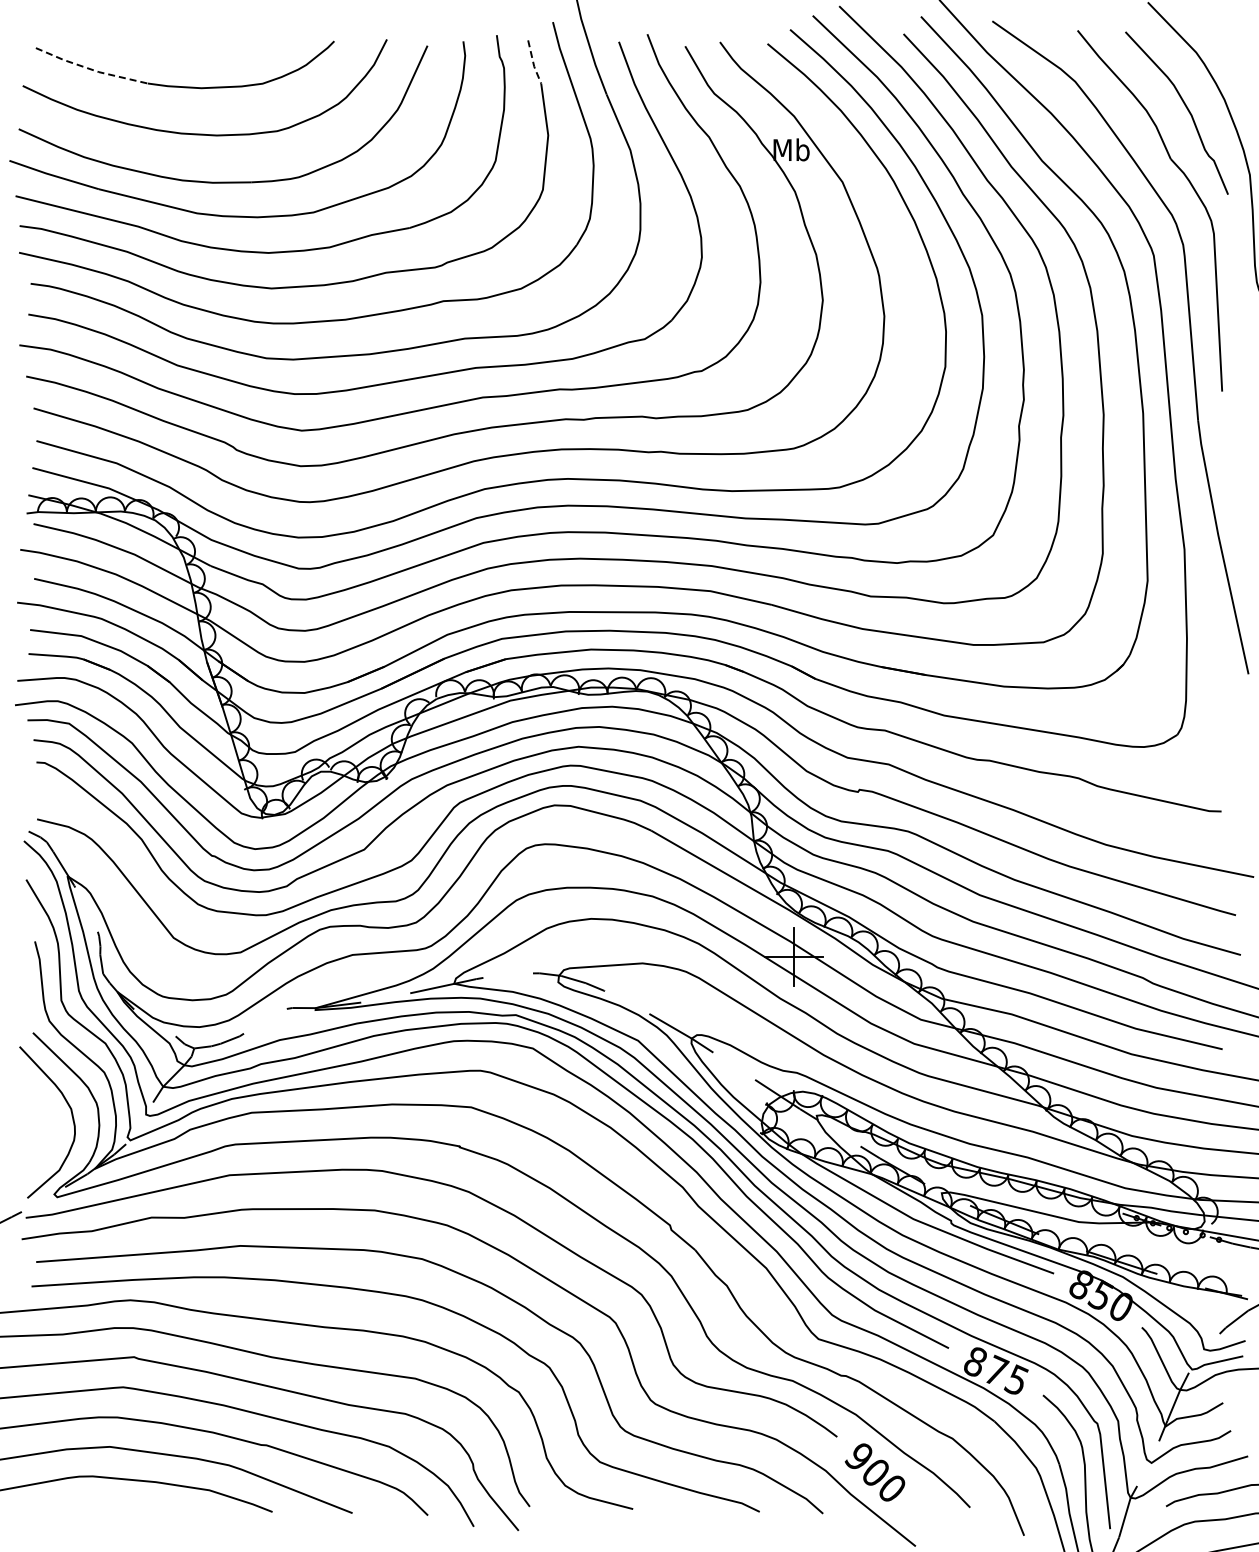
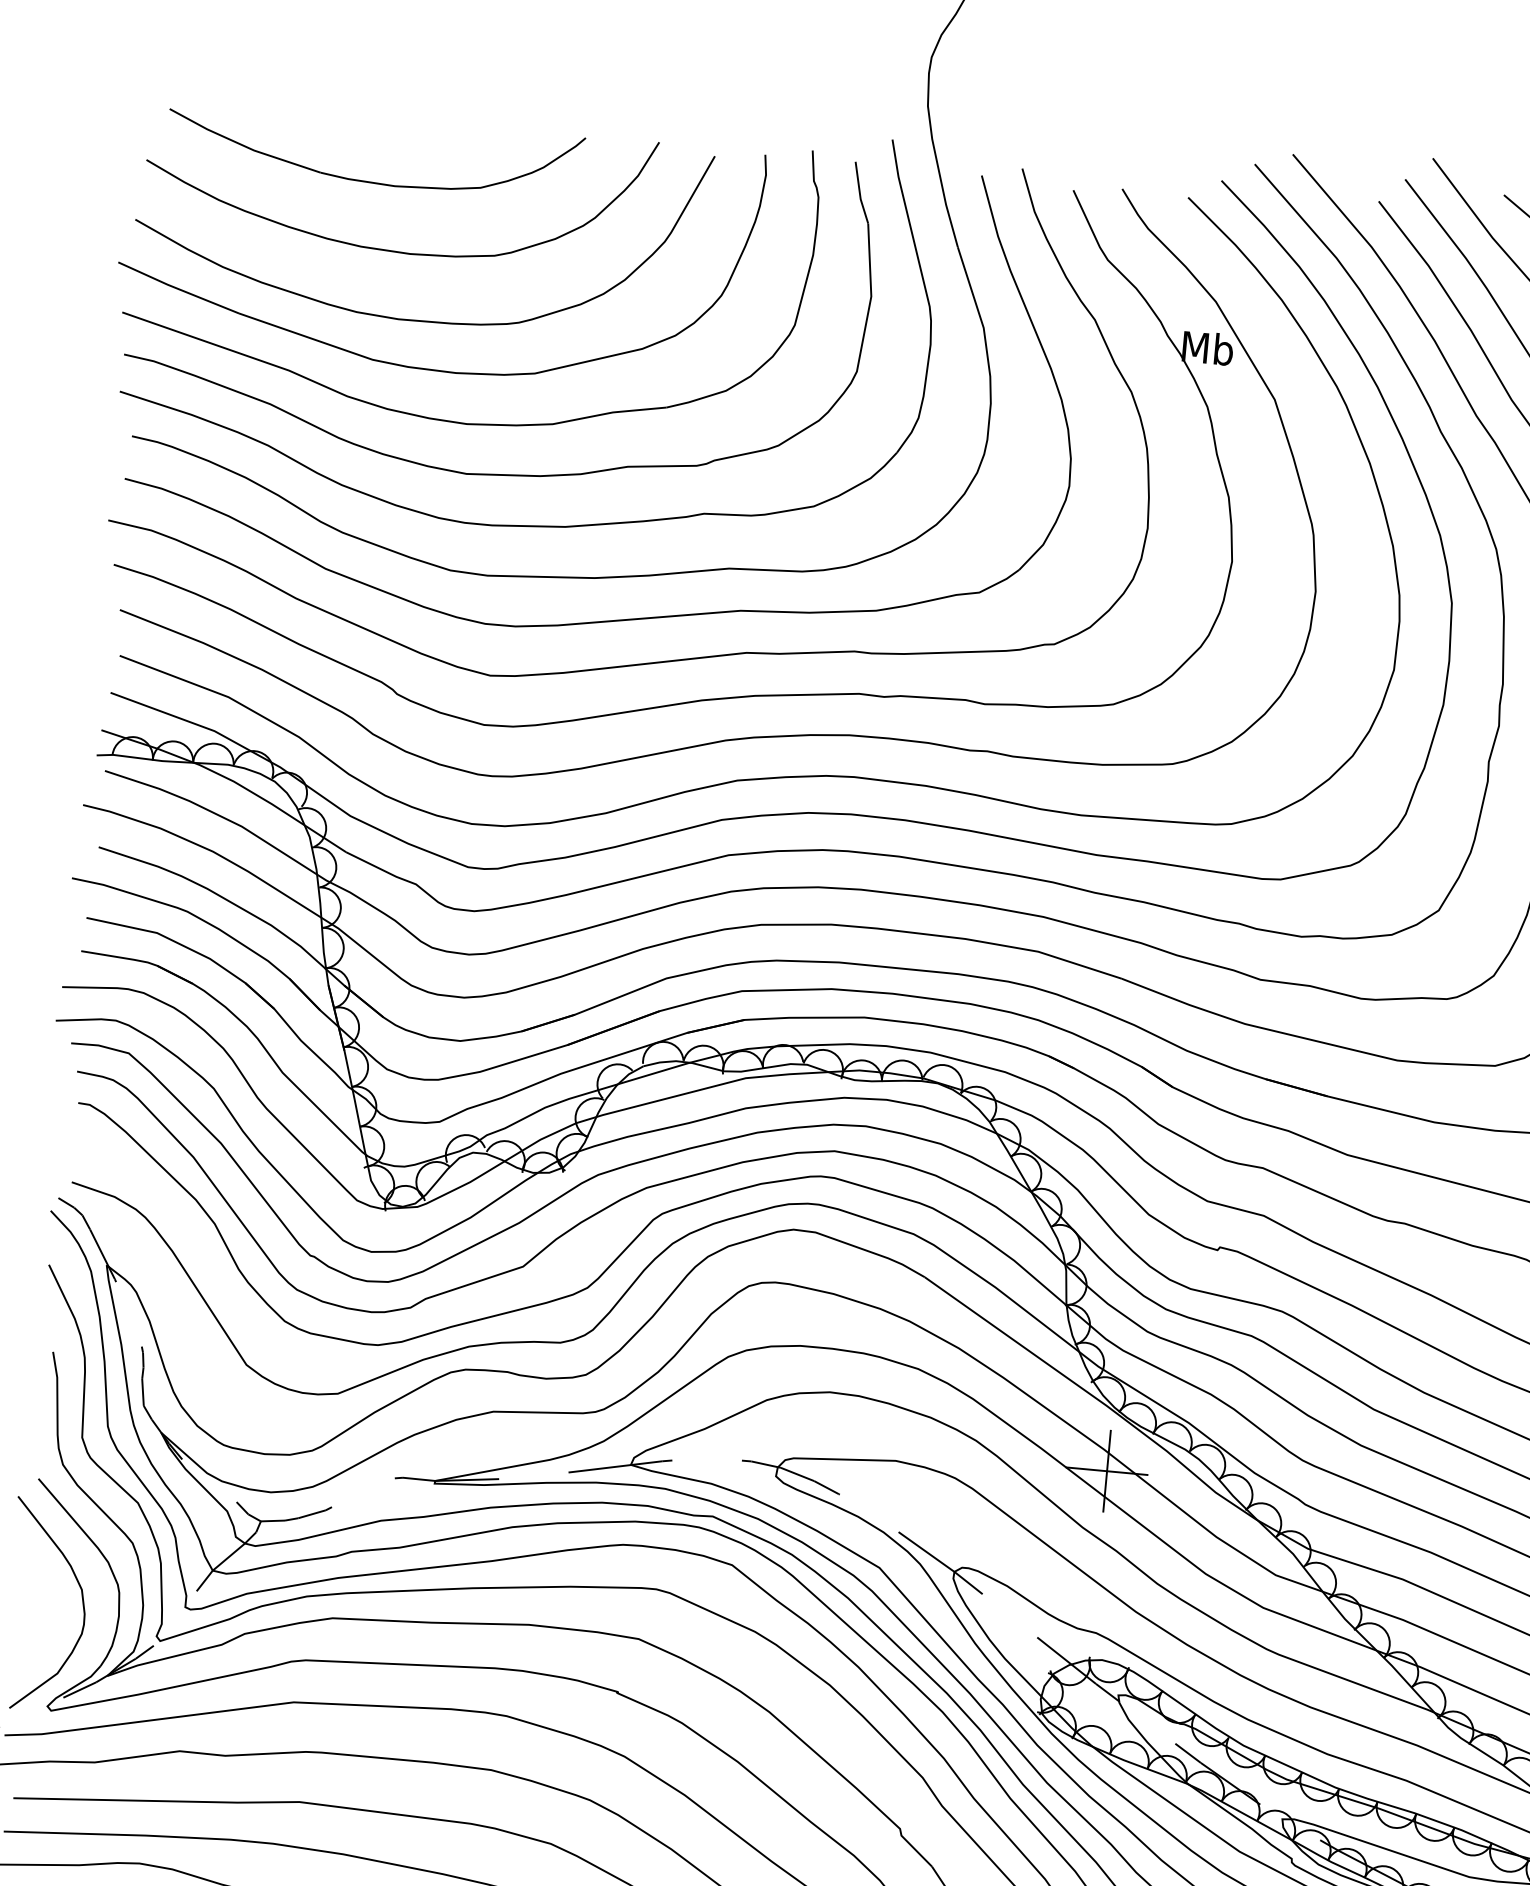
line: (533, 63) -> (860, 194), dashed -> solid
line: (91, 69) -> (244, 145), dashed -> solid

